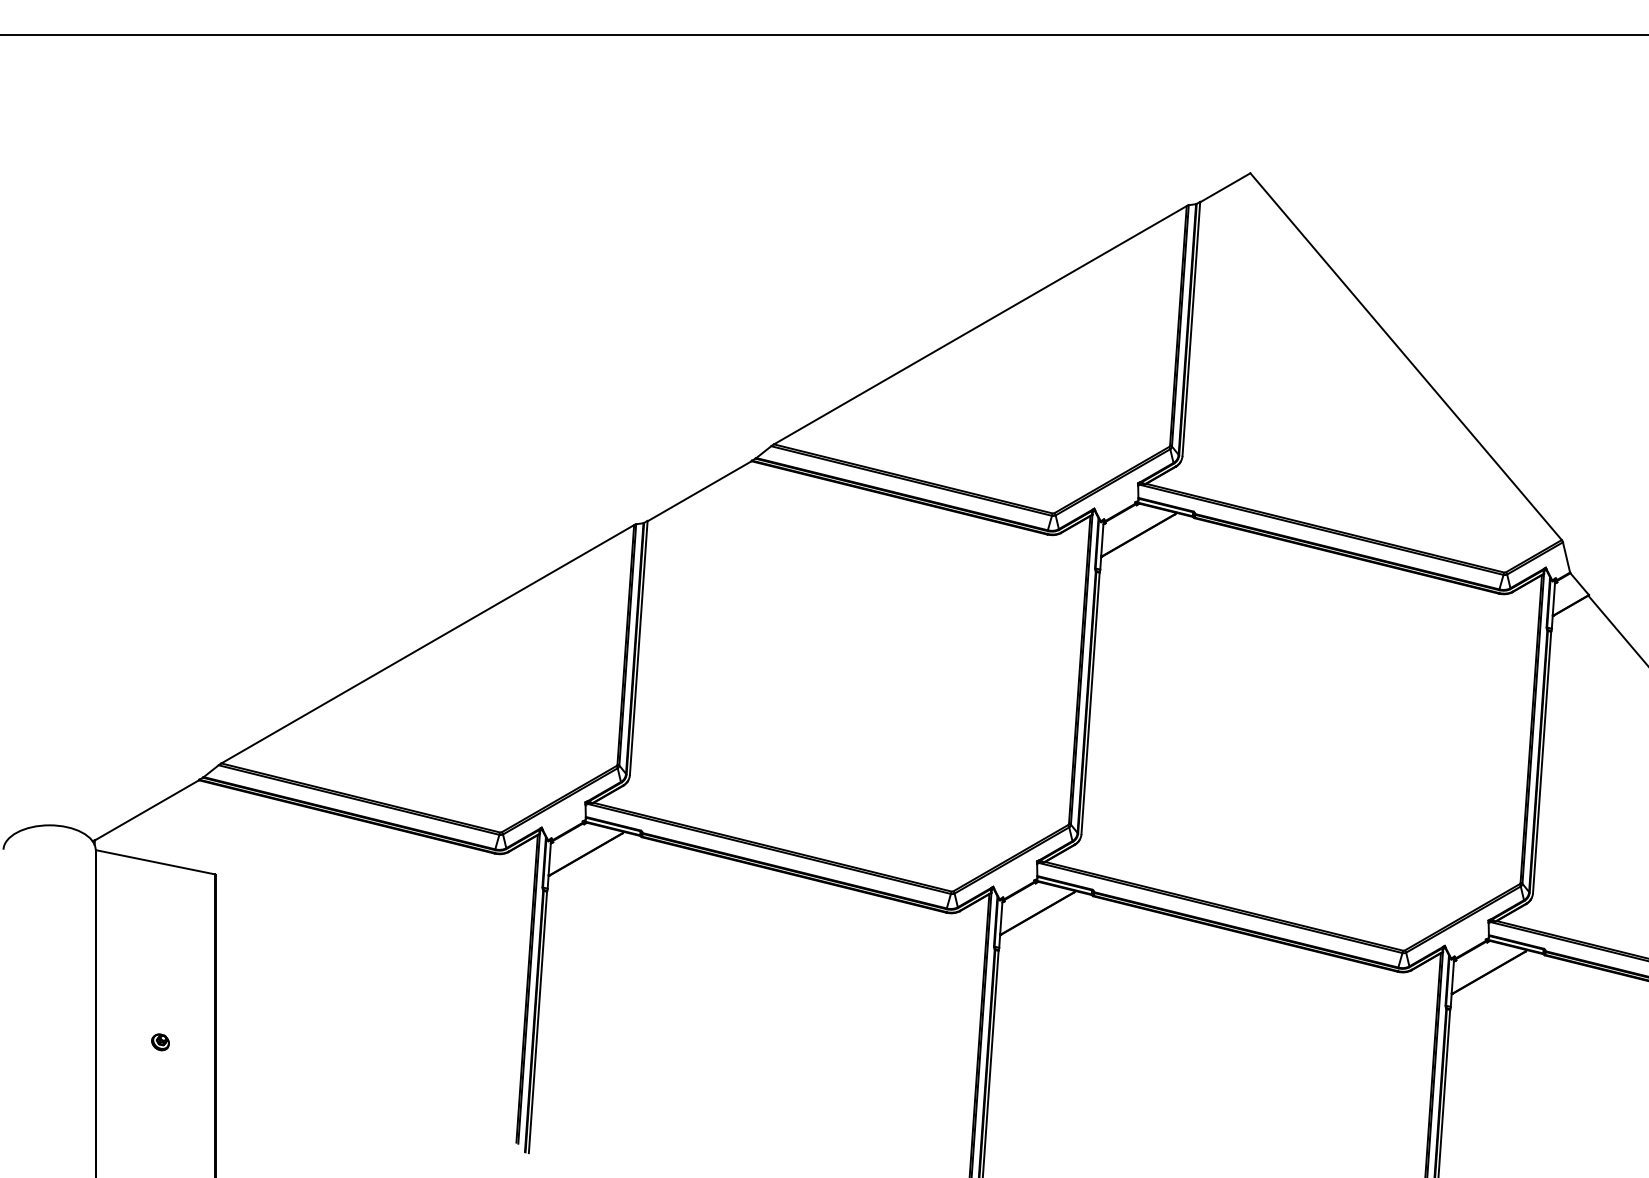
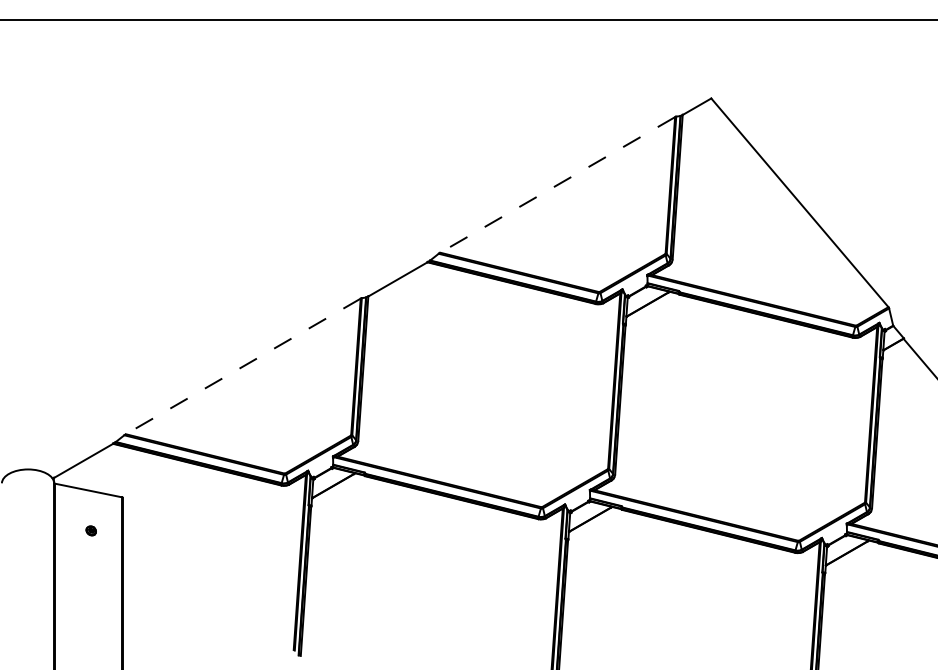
line: (980, 324) -> (557, 184), solid -> dashed
line: (428, 644) -> (243, 366), solid -> dashed
part: (159, 1041) -> (90, 530), moved

